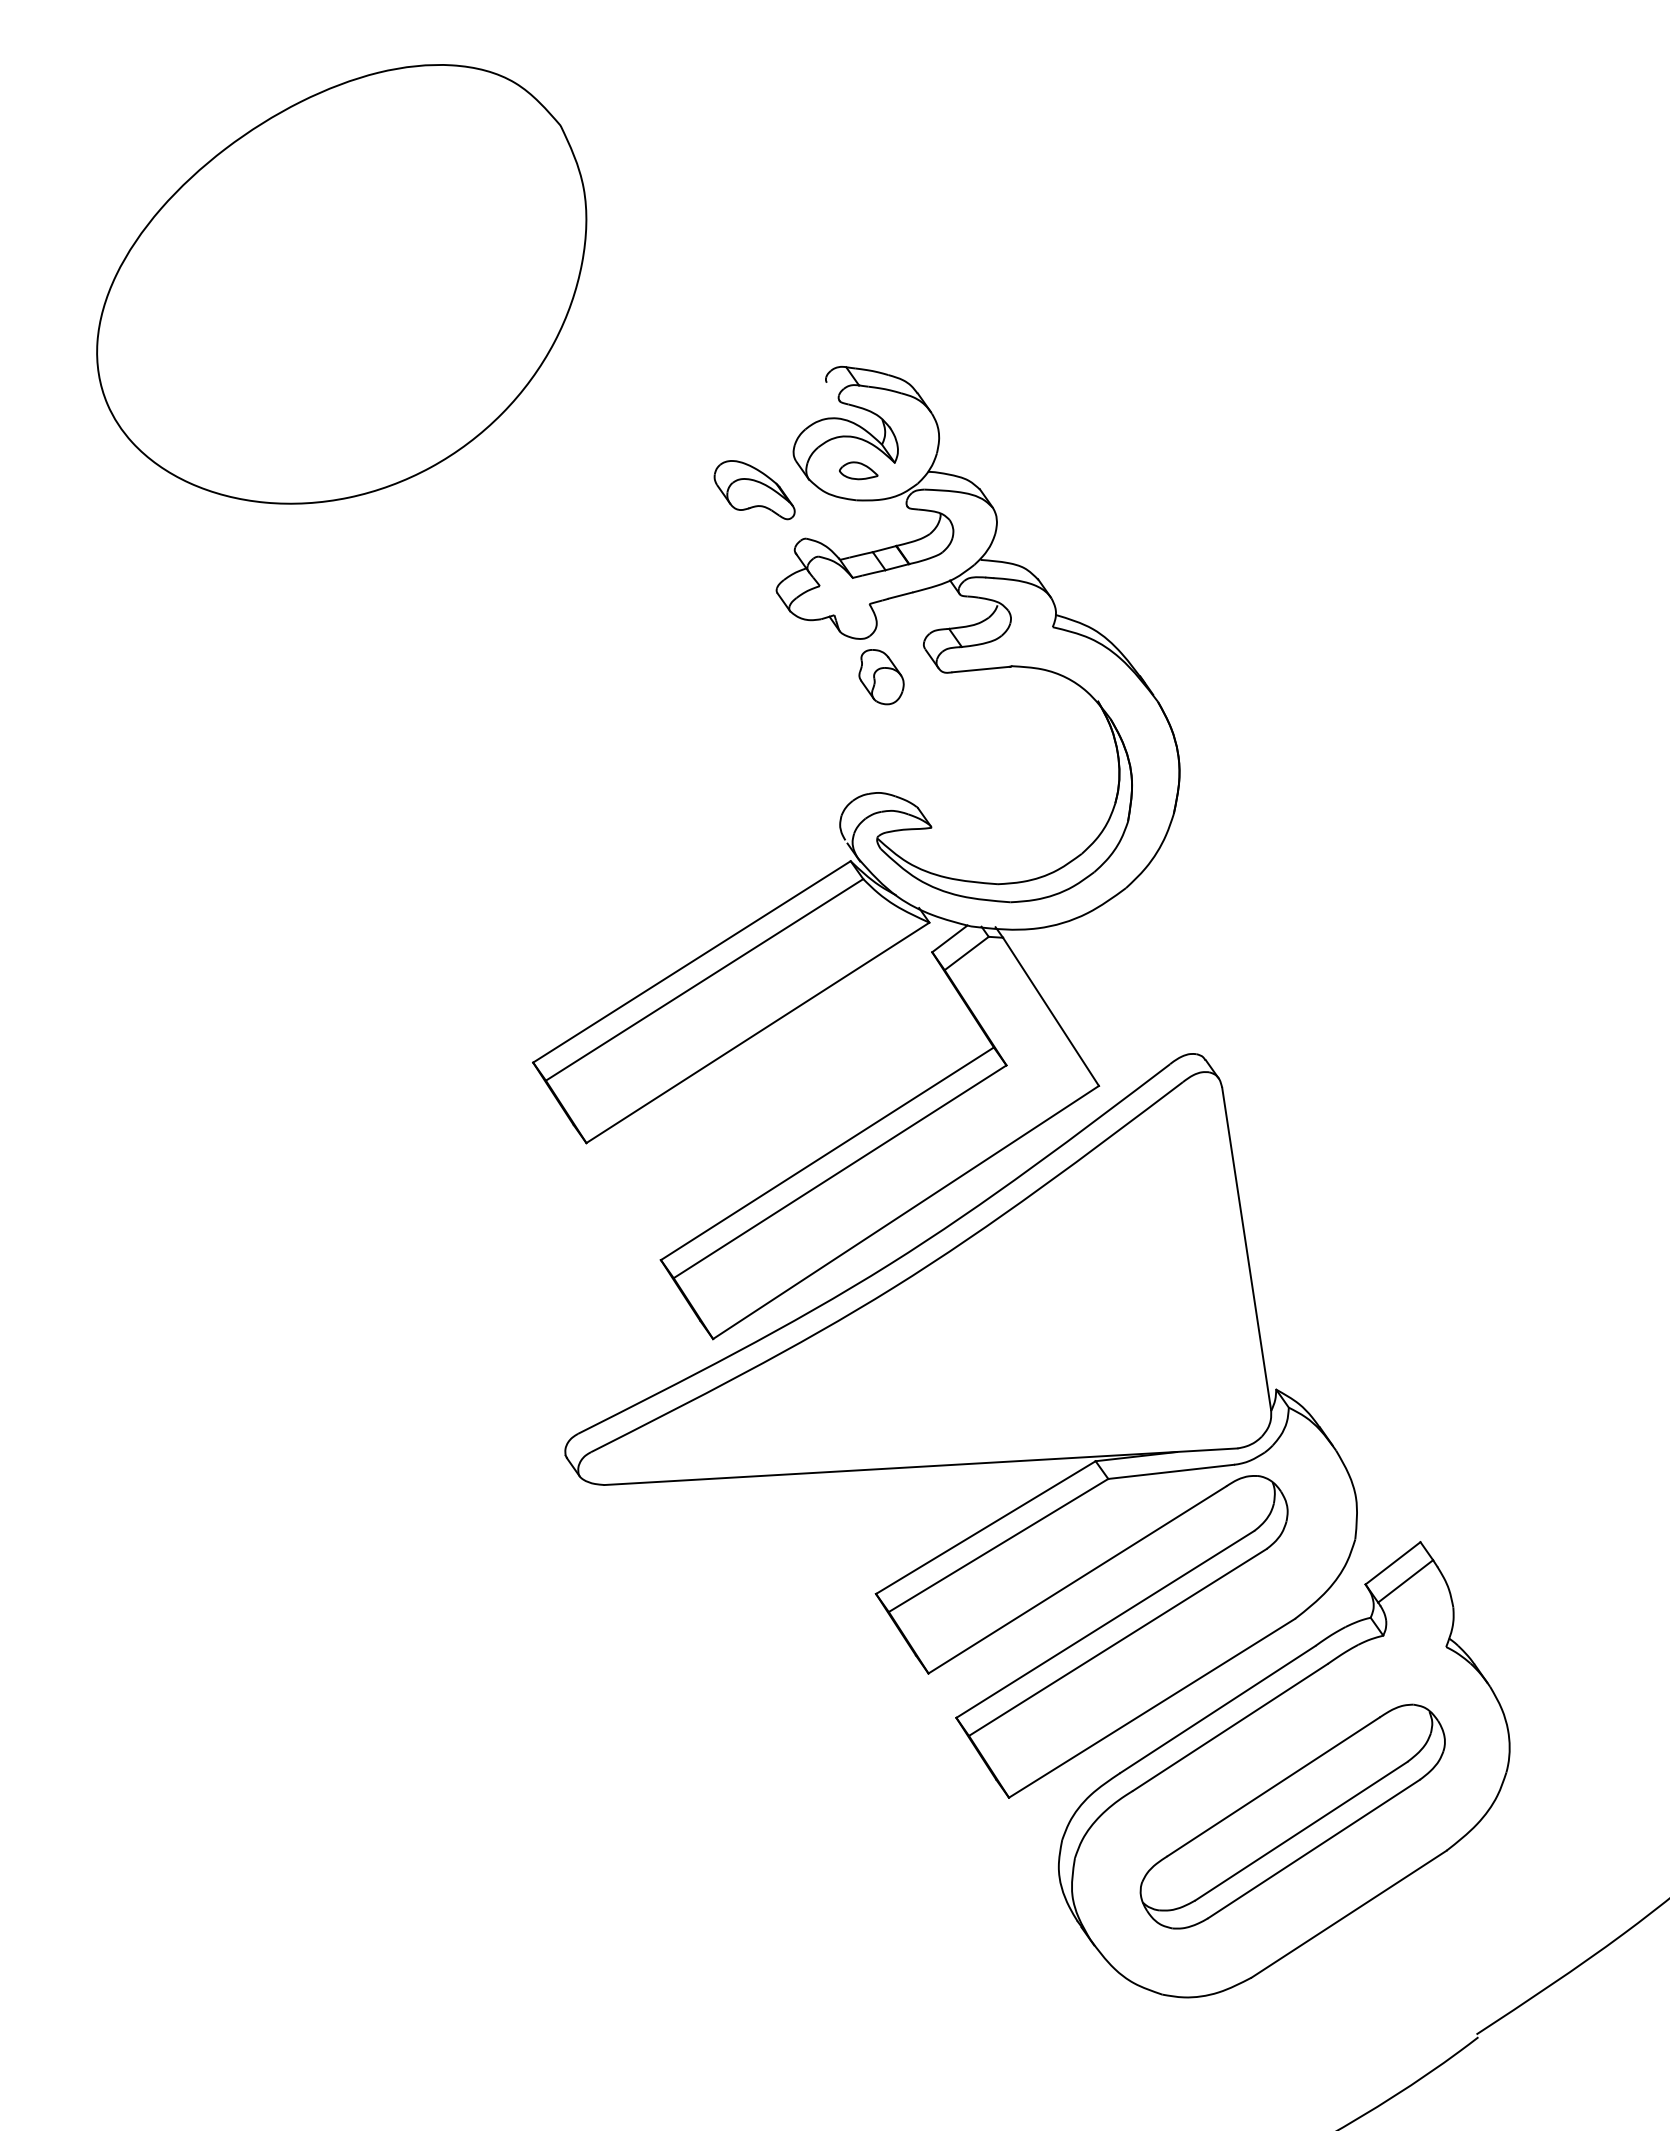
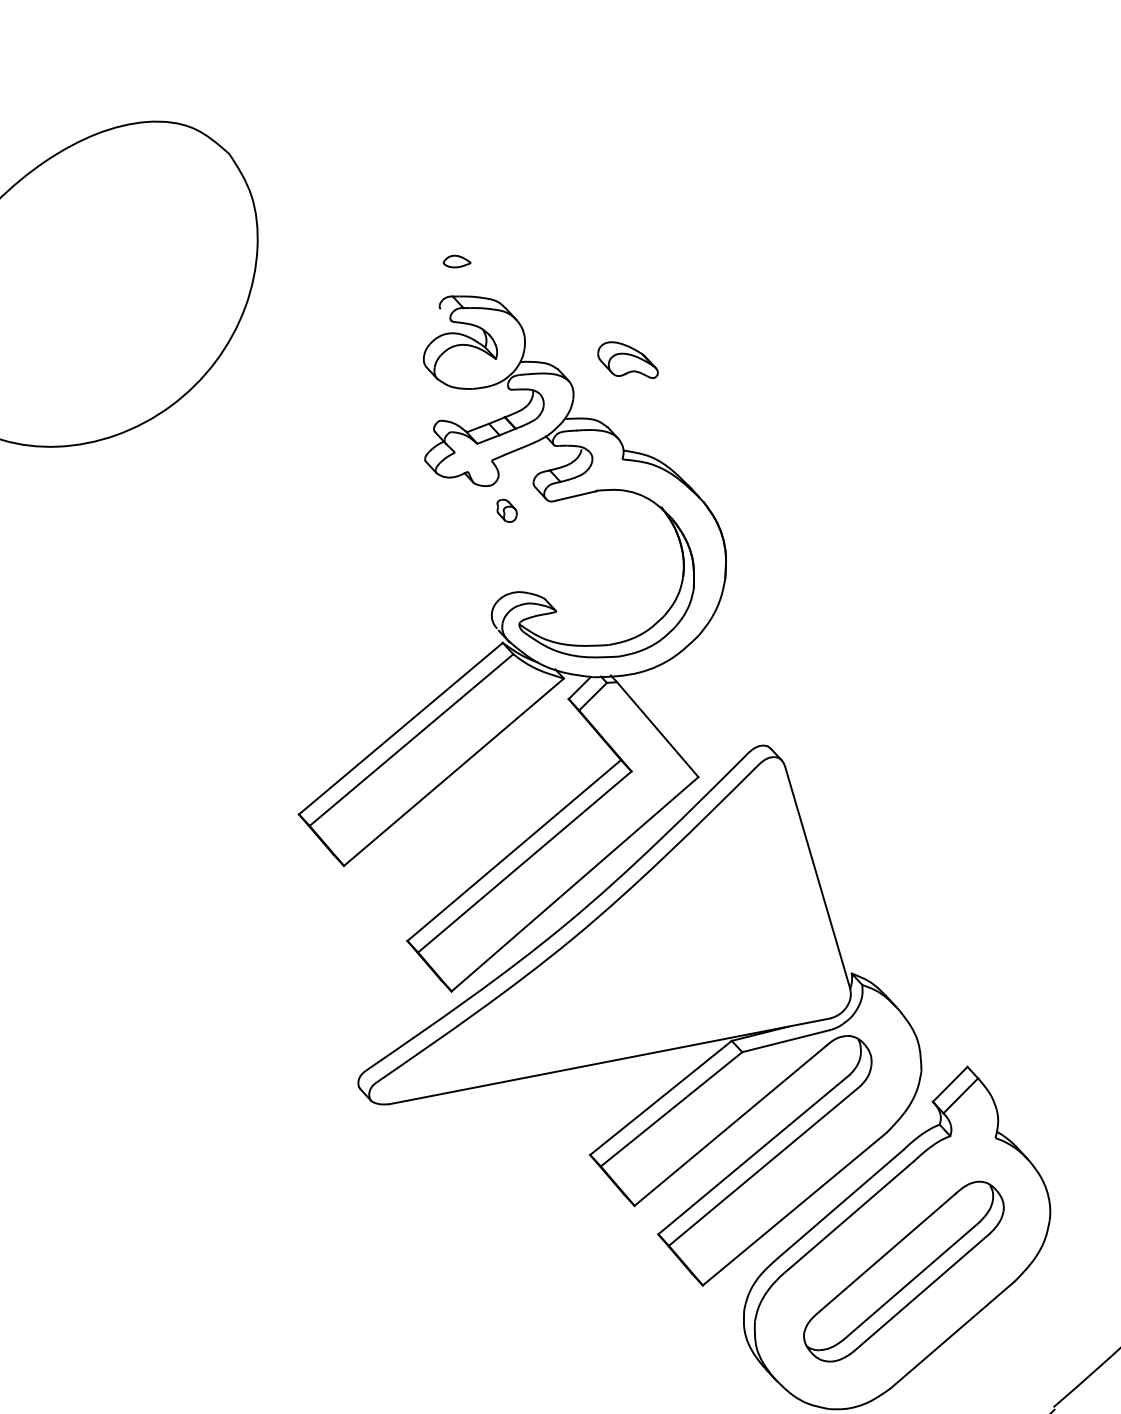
part: (858, 470) -> (456, 261), moved
part: (754, 490) -> (627, 361), moved
part: (881, 677) -> (507, 511), size x0.6

